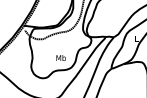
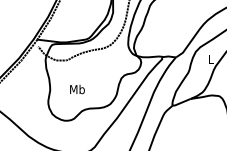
text: (60, 57) -> (76, 88), moved

